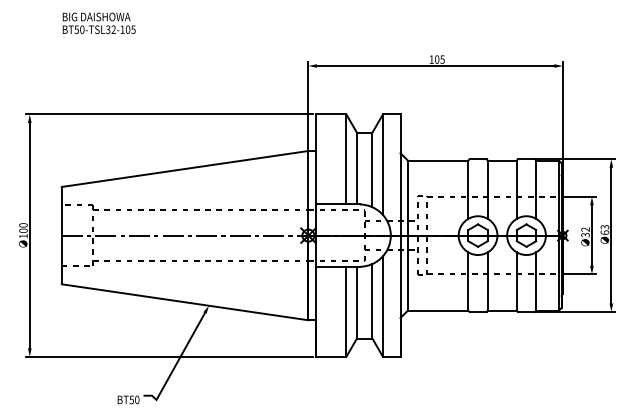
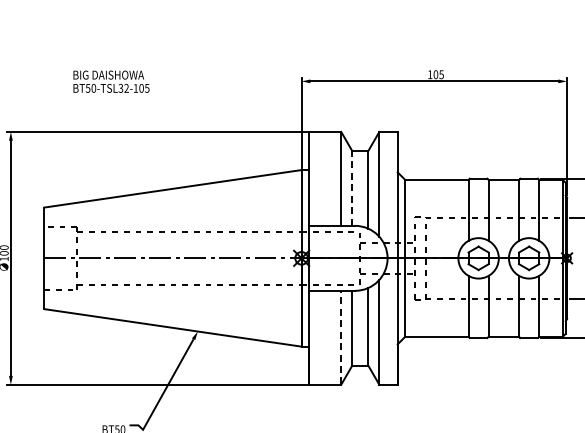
text: (98, 23) -> (110, 81), moved
line: (356, 168) -> (351, 188), solid -> dashed
line: (346, 311) -> (341, 337), solid -> dashed

